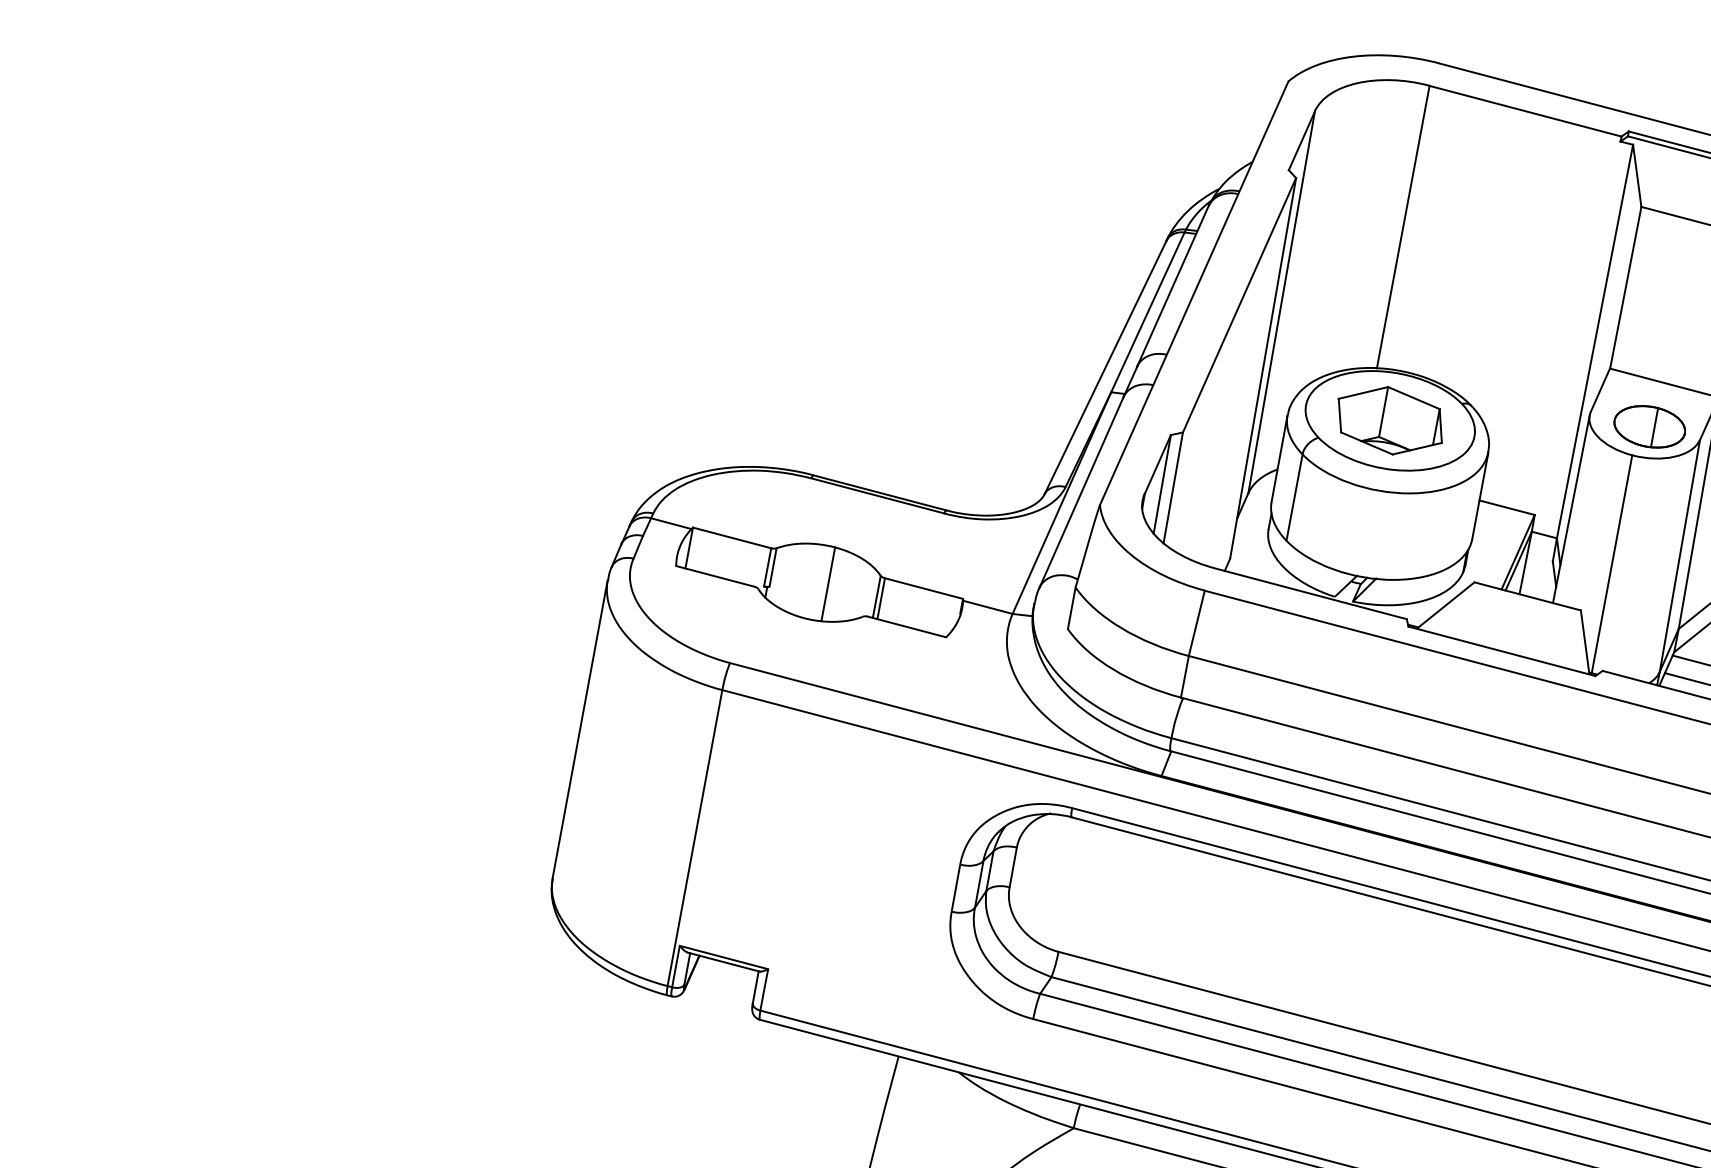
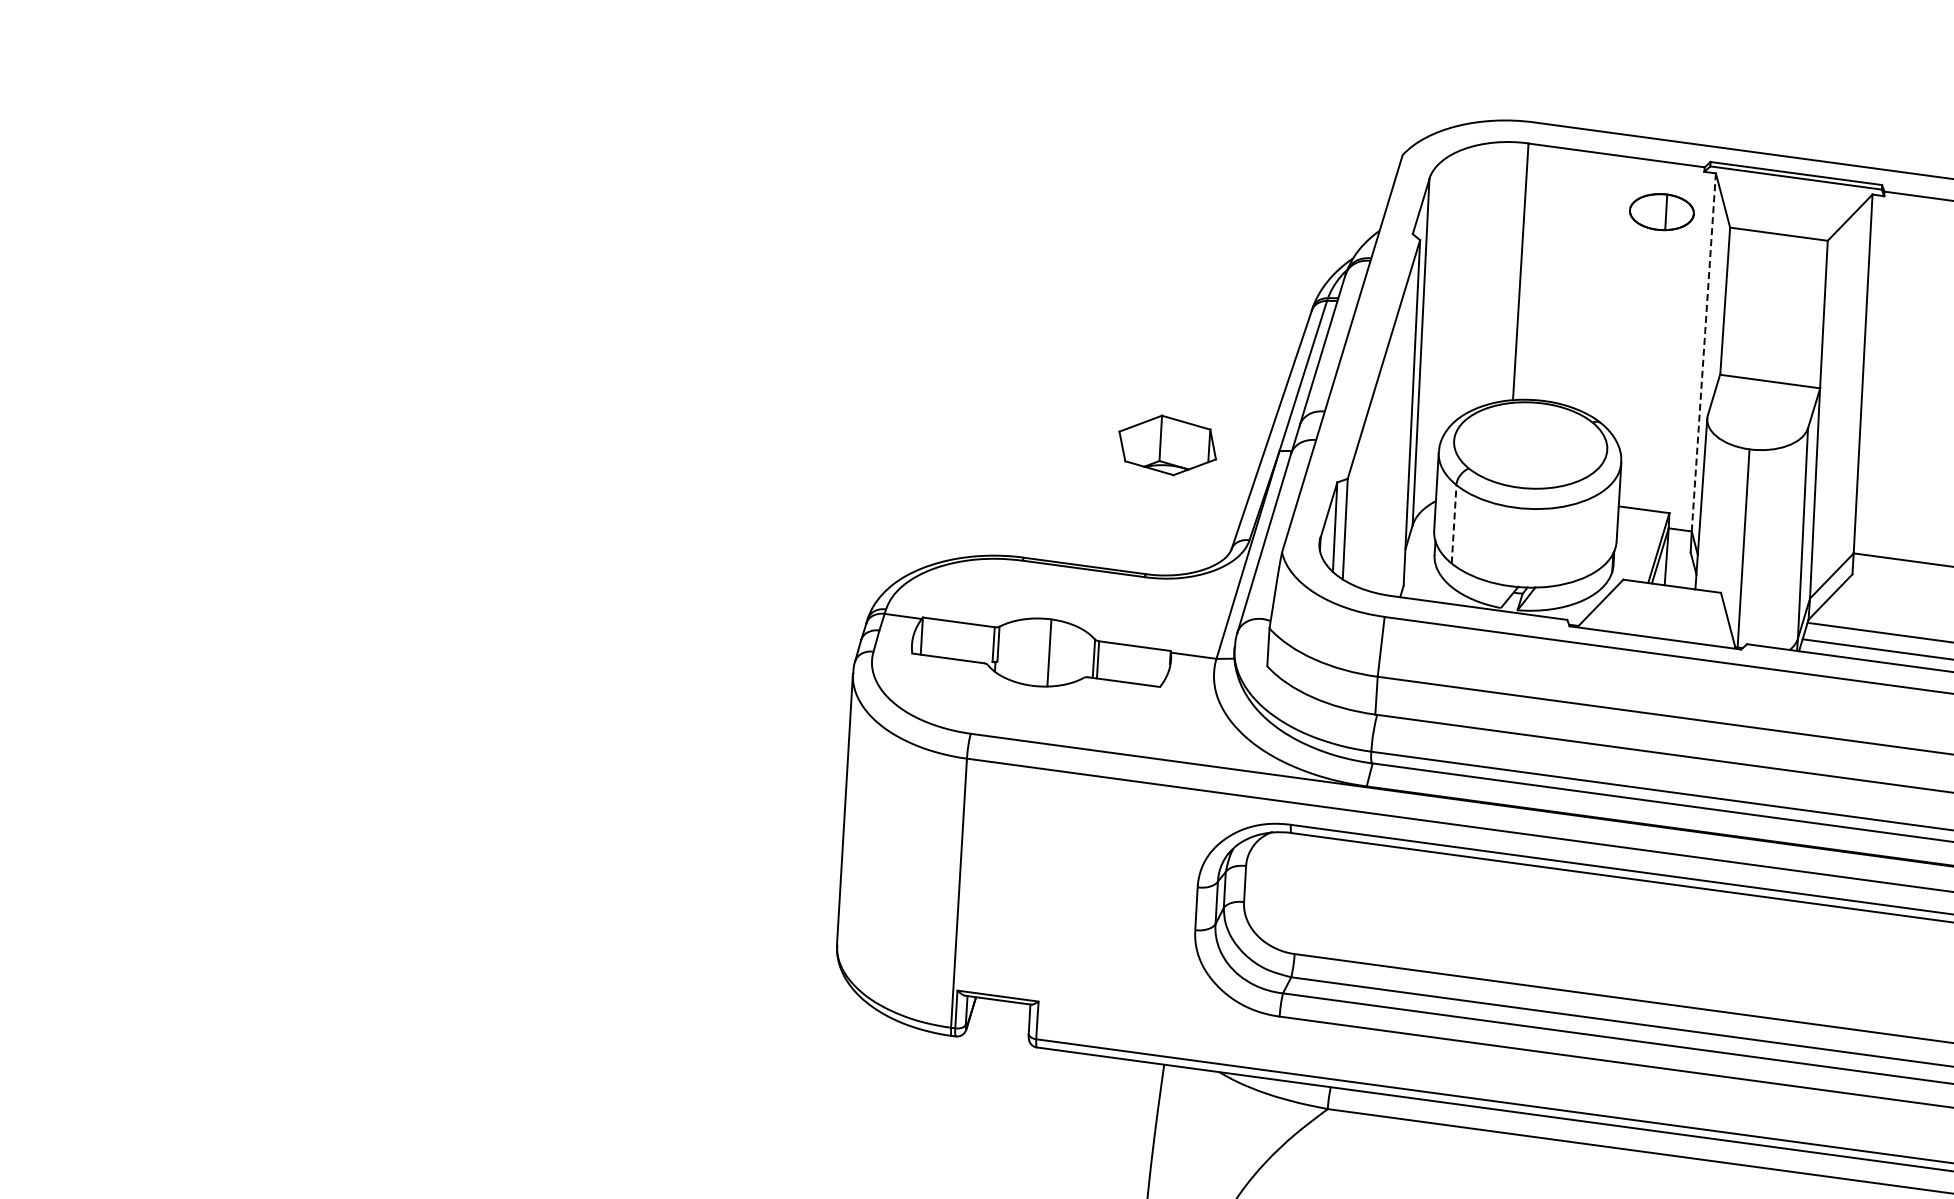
line: (1594, 340) -> (1703, 351), solid -> dashed
part: (1390, 420) -> (1167, 445), moved
part: (1649, 427) -> (1661, 212), moved
line: (1295, 496) -> (1454, 523), solid -> dashed

